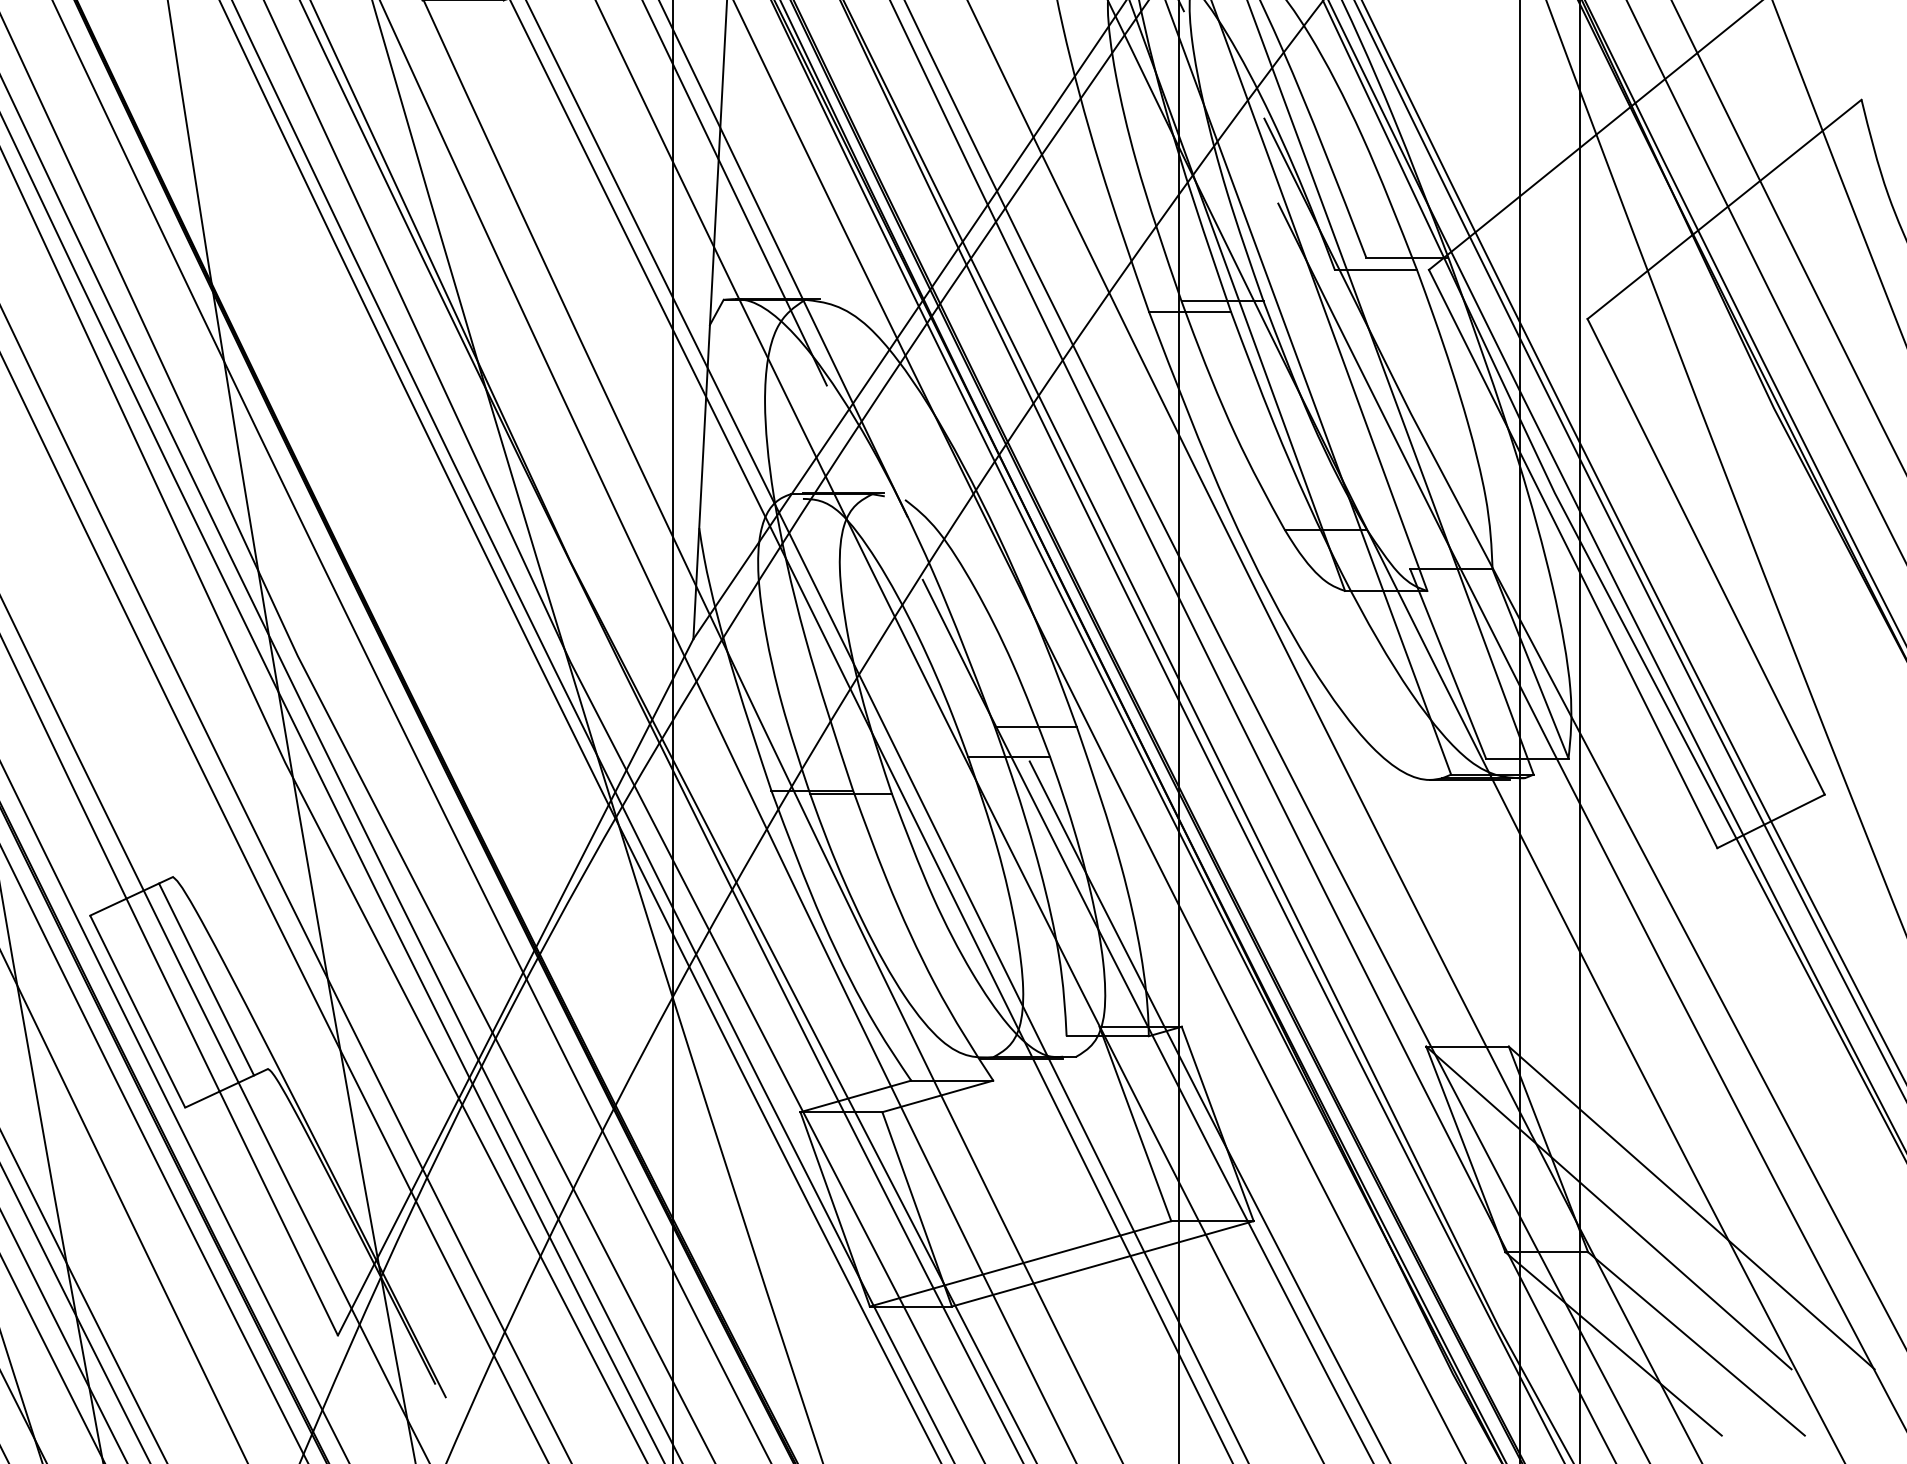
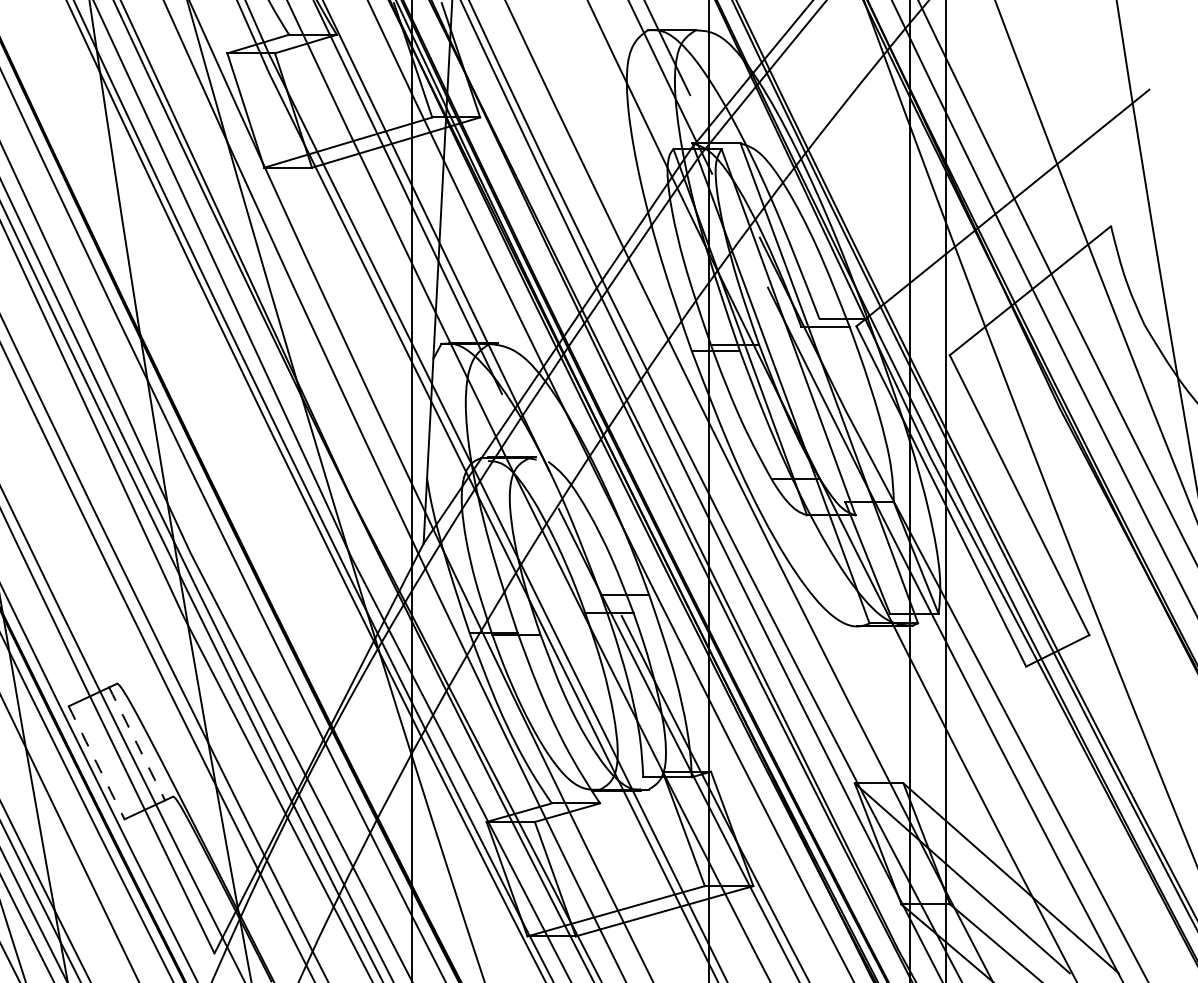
arc: (207, 978) -> (137, 743), solid -> dashed
arc: (137, 1011) -> (96, 762), solid -> dashed

